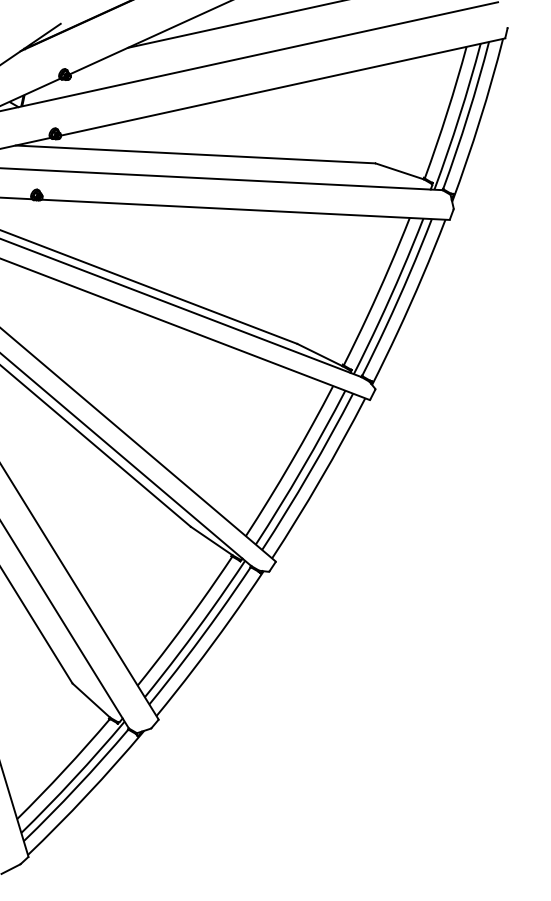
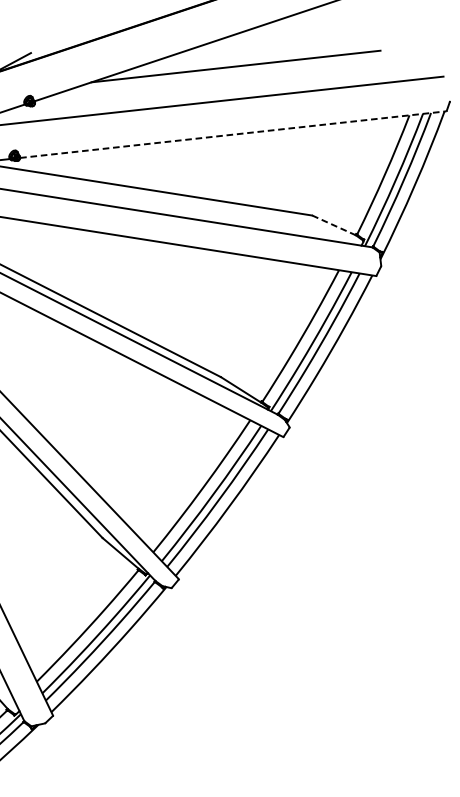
line: (283, 86) -> (233, 134), solid -> dashed
line: (399, 171) -> (334, 225), solid -> dashed

